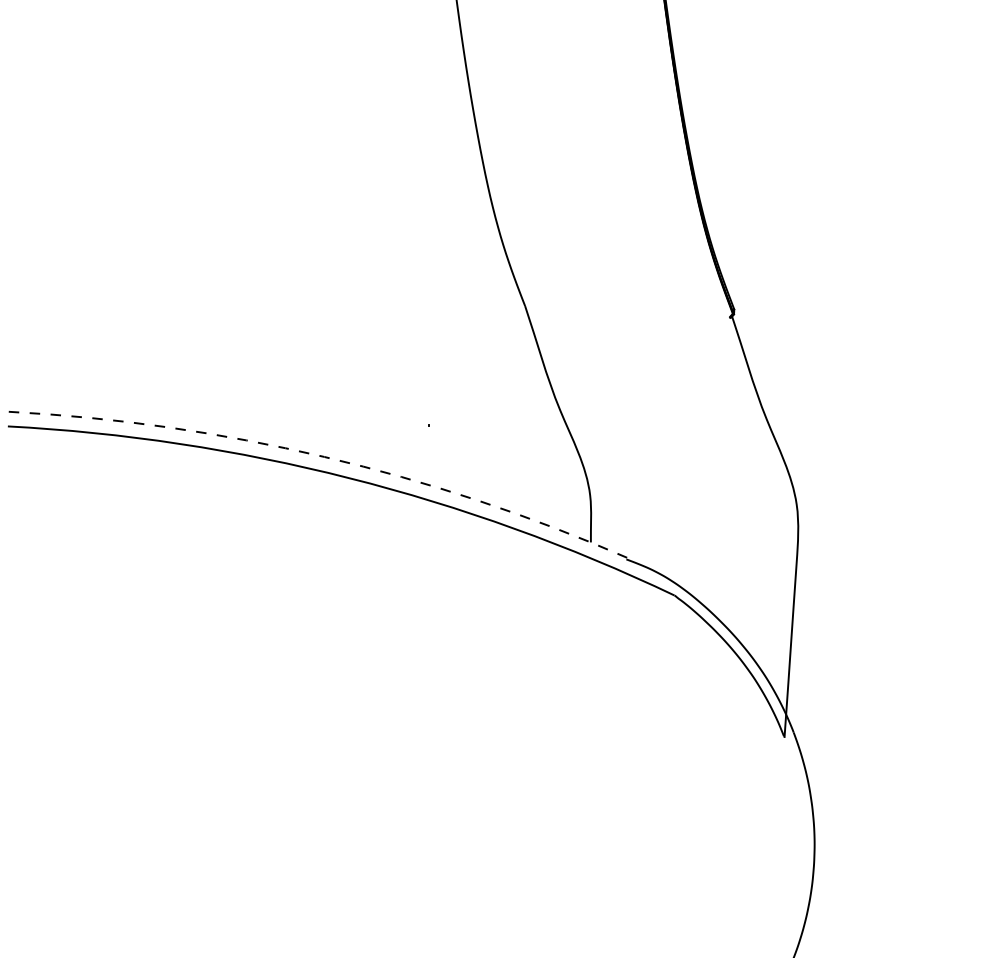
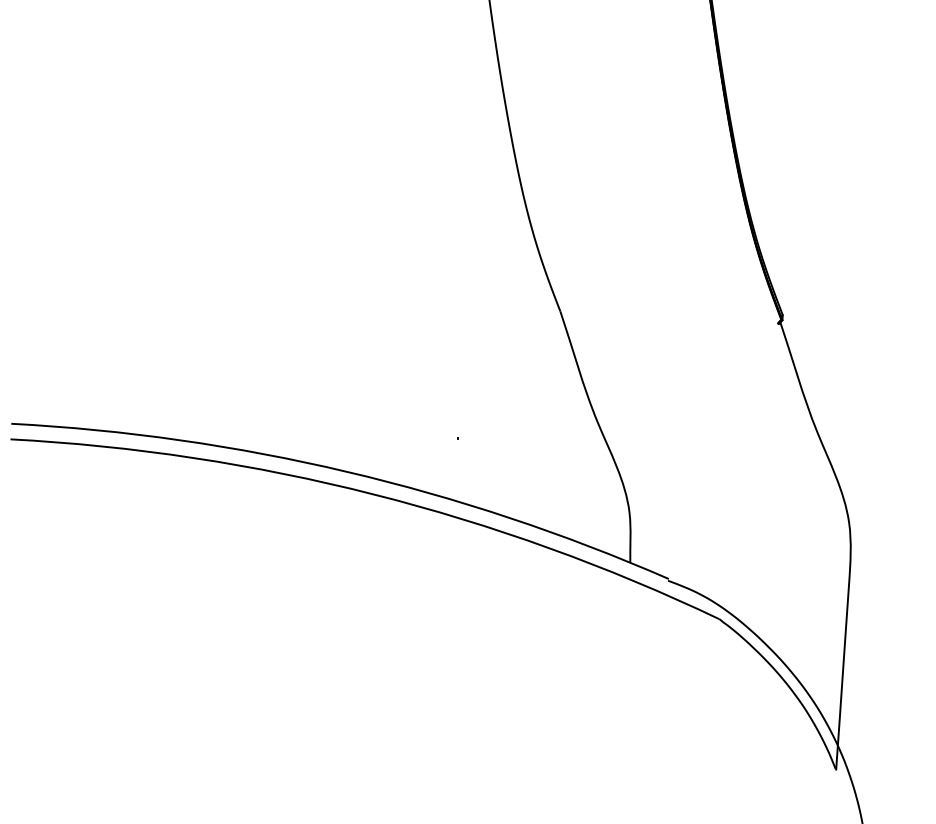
arc: (324, 456) -> (347, 471), dashed -> solid

